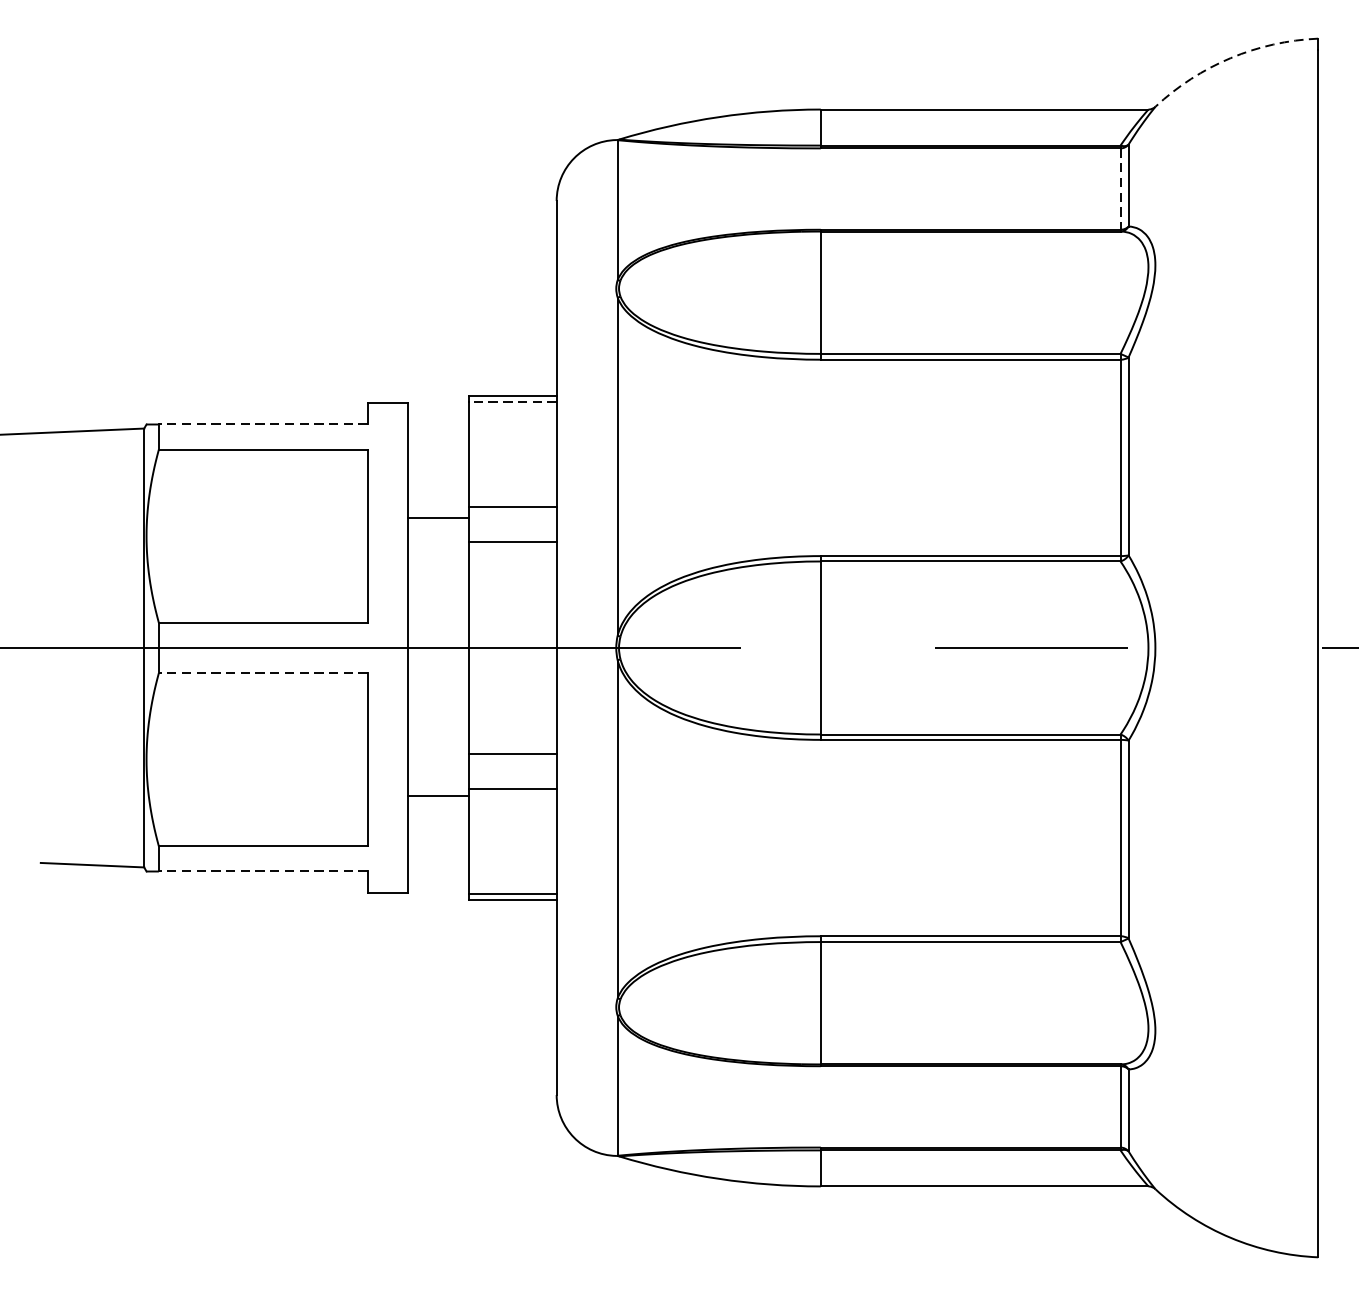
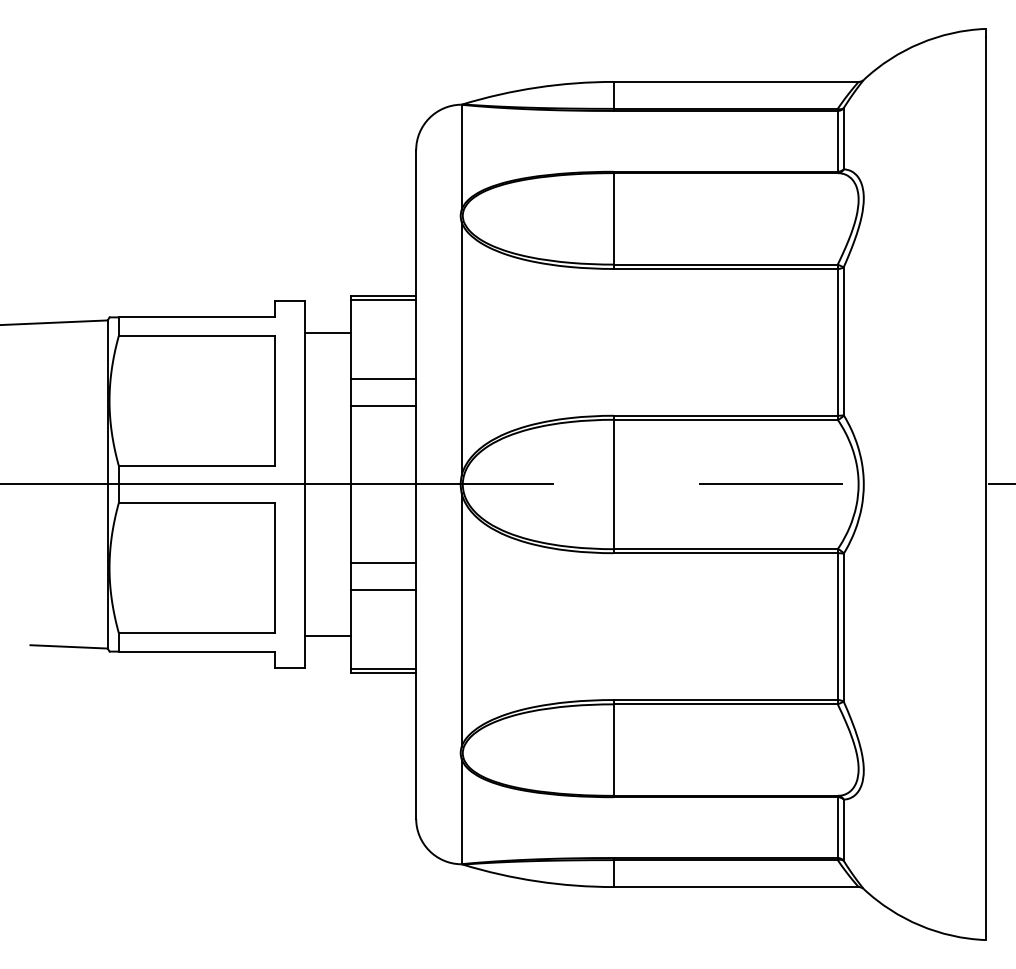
arc: (1231, 58) -> (920, 43), dashed -> solid
line: (1120, 189) -> (837, 141), dashed -> solid
line: (512, 401) -> (383, 300), dashed -> solid
line: (262, 424) -> (196, 317), dashed -> solid
line: (438, 518) -> (327, 332), moved
line: (262, 673) -> (196, 503), dashed -> solid
line: (438, 796) -> (327, 636), moved
line: (262, 871) -> (196, 651), dashed -> solid

